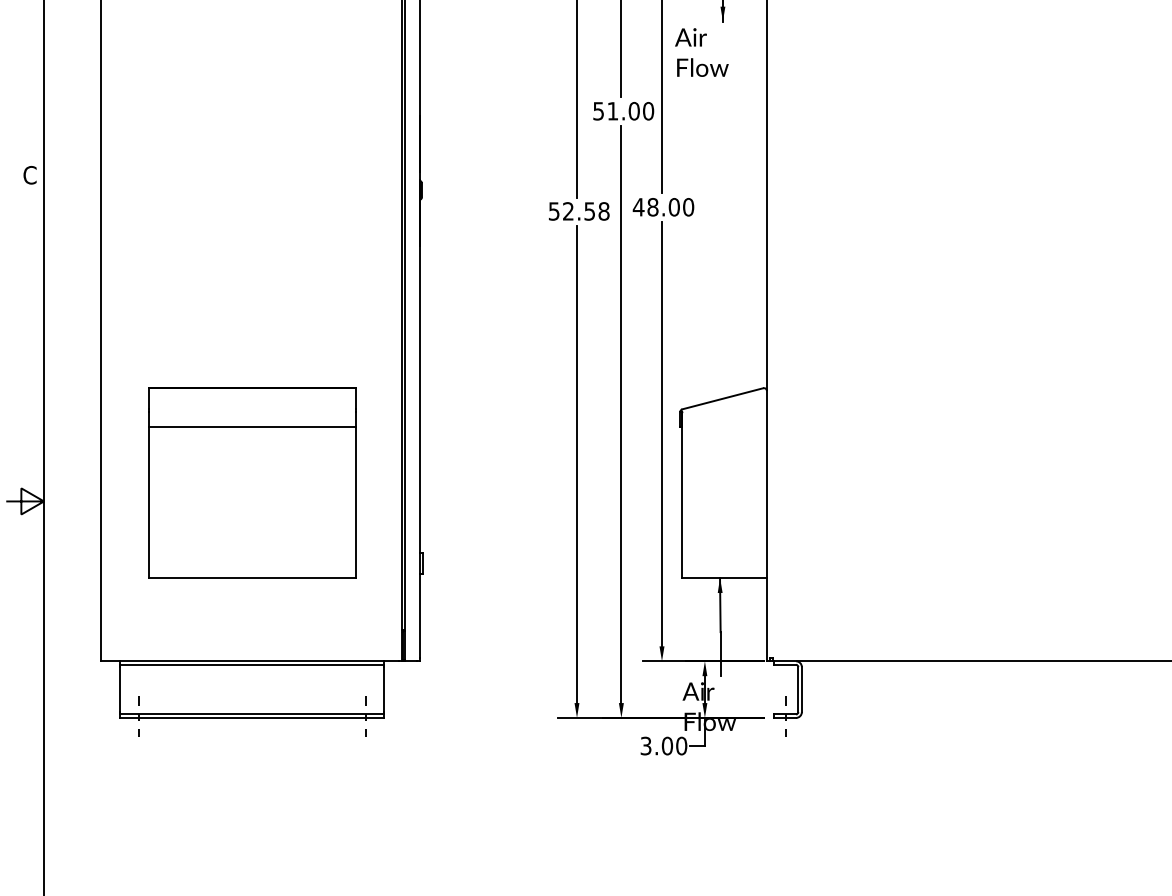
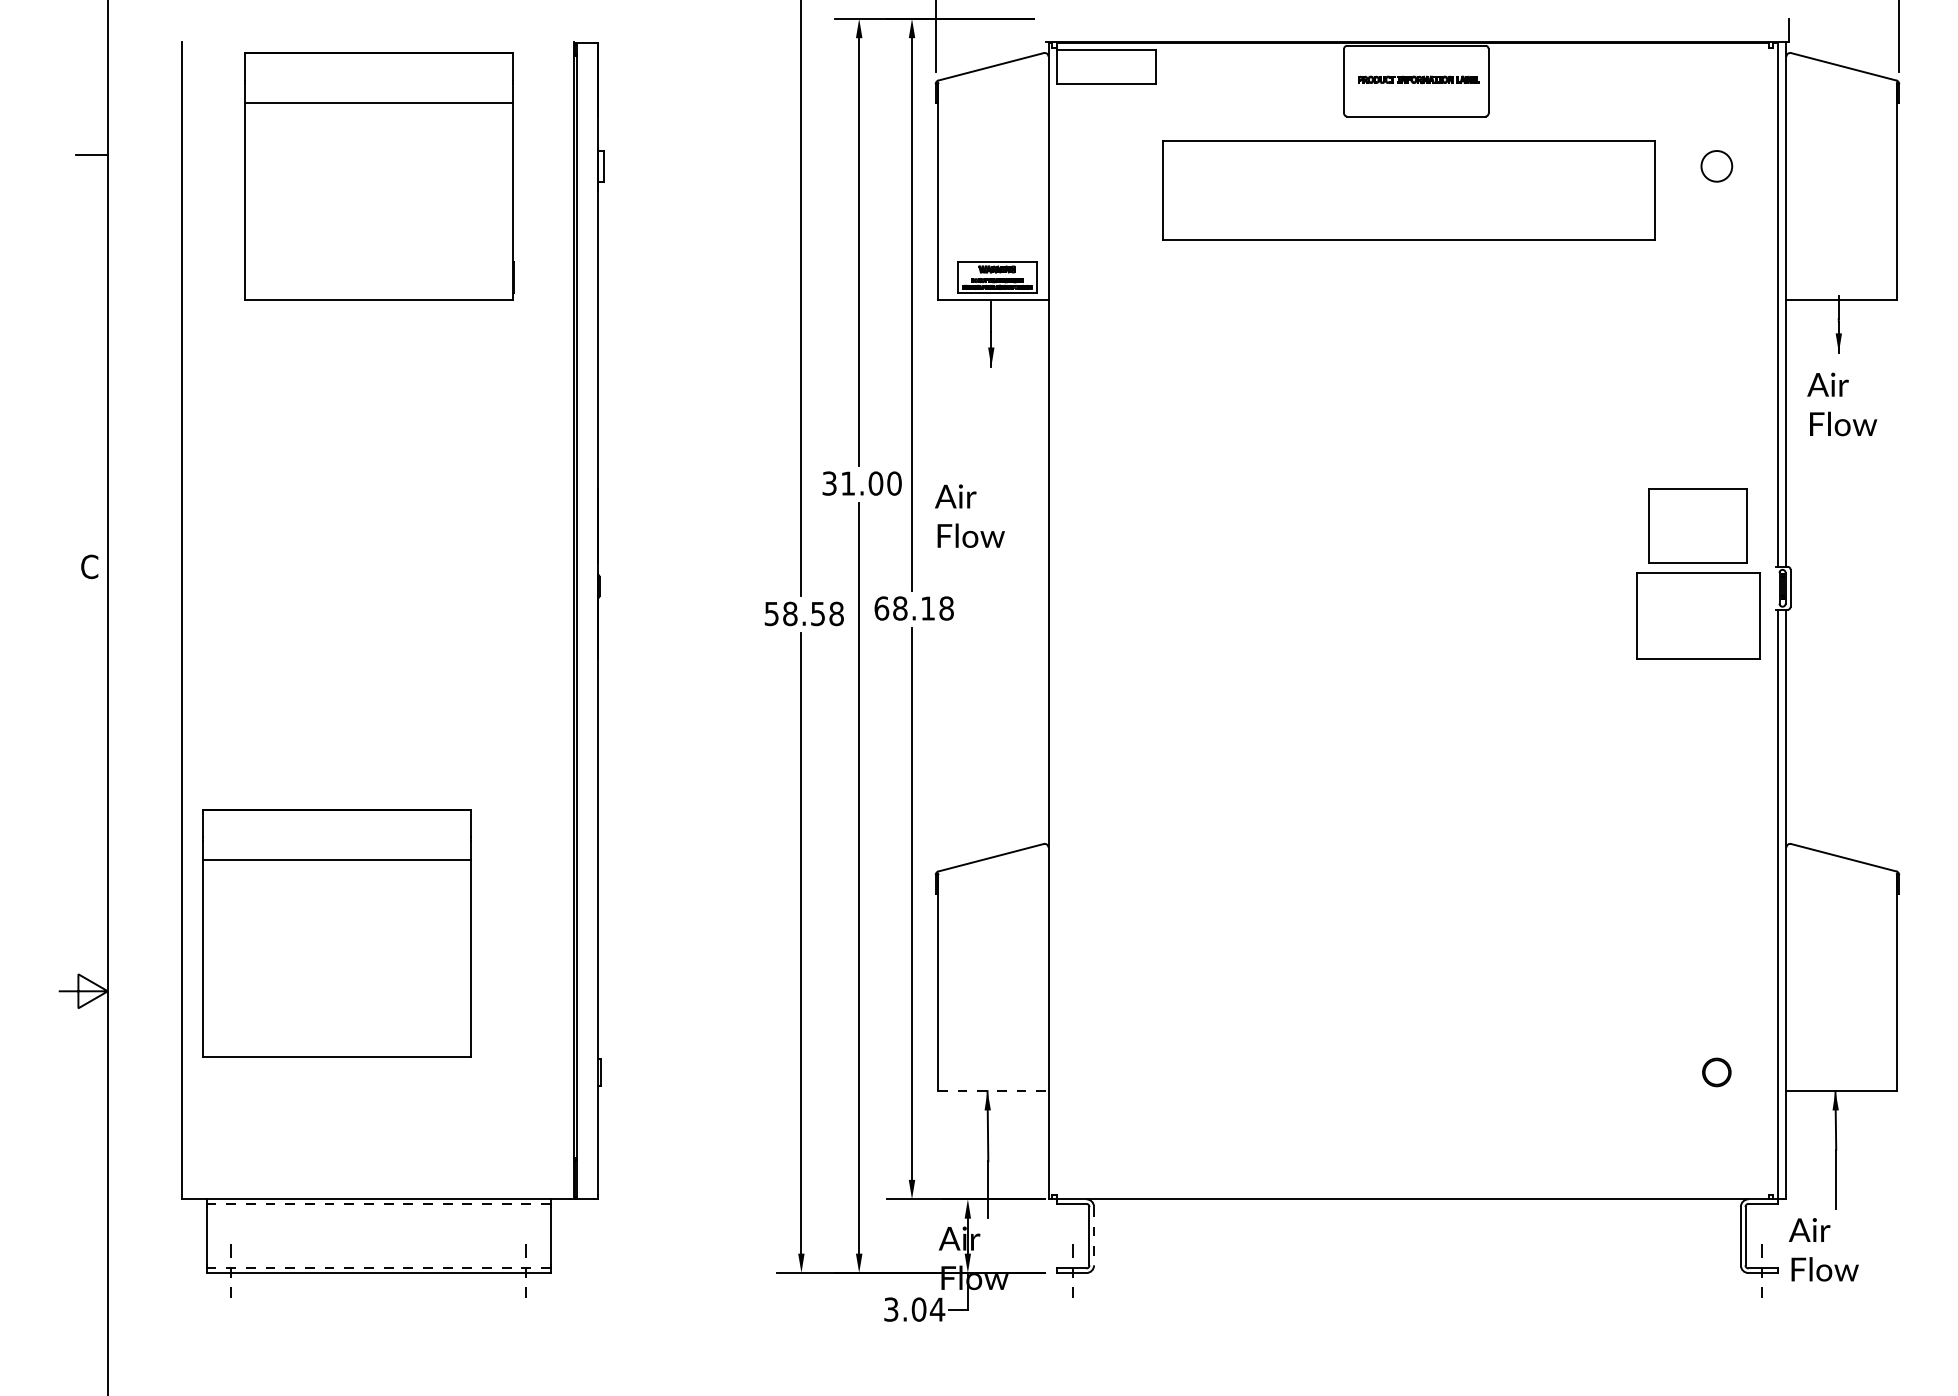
text: (701, 52) -> (969, 515), moved
text: (598, 111) -> (829, 483), 51.00 -> 31.00
text: (663, 207) -> (913, 608), 48.00 -> 68.18
text: (568, 211) -> (790, 613), 52.58 -> 58.58
part: (251, 483) -> (336, 933), moved
line: (724, 578) -> (993, 1091), solid -> dashed
line: (251, 664) -> (378, 1203), solid -> dashed
line: (802, 689) -> (1094, 1236), solid -> dashed
line: (251, 714) -> (378, 1268), solid -> dashed
text: (681, 745) -> (937, 1309), 3.00 -> 3.04

